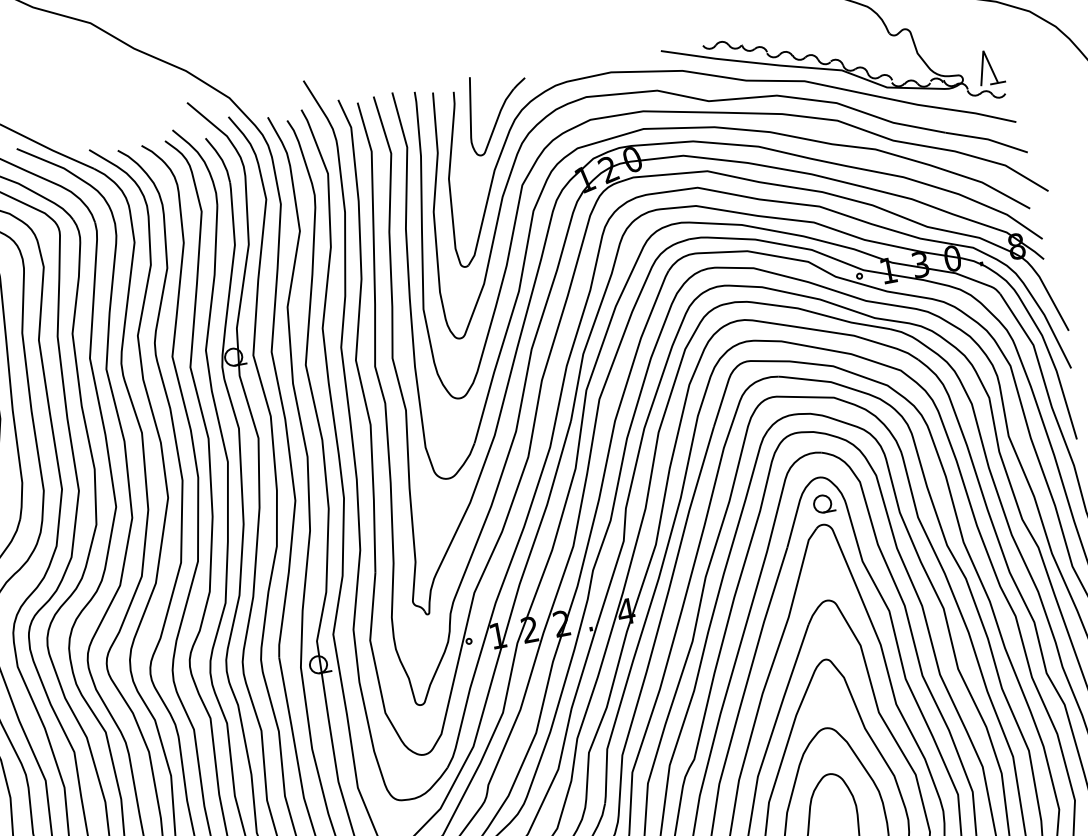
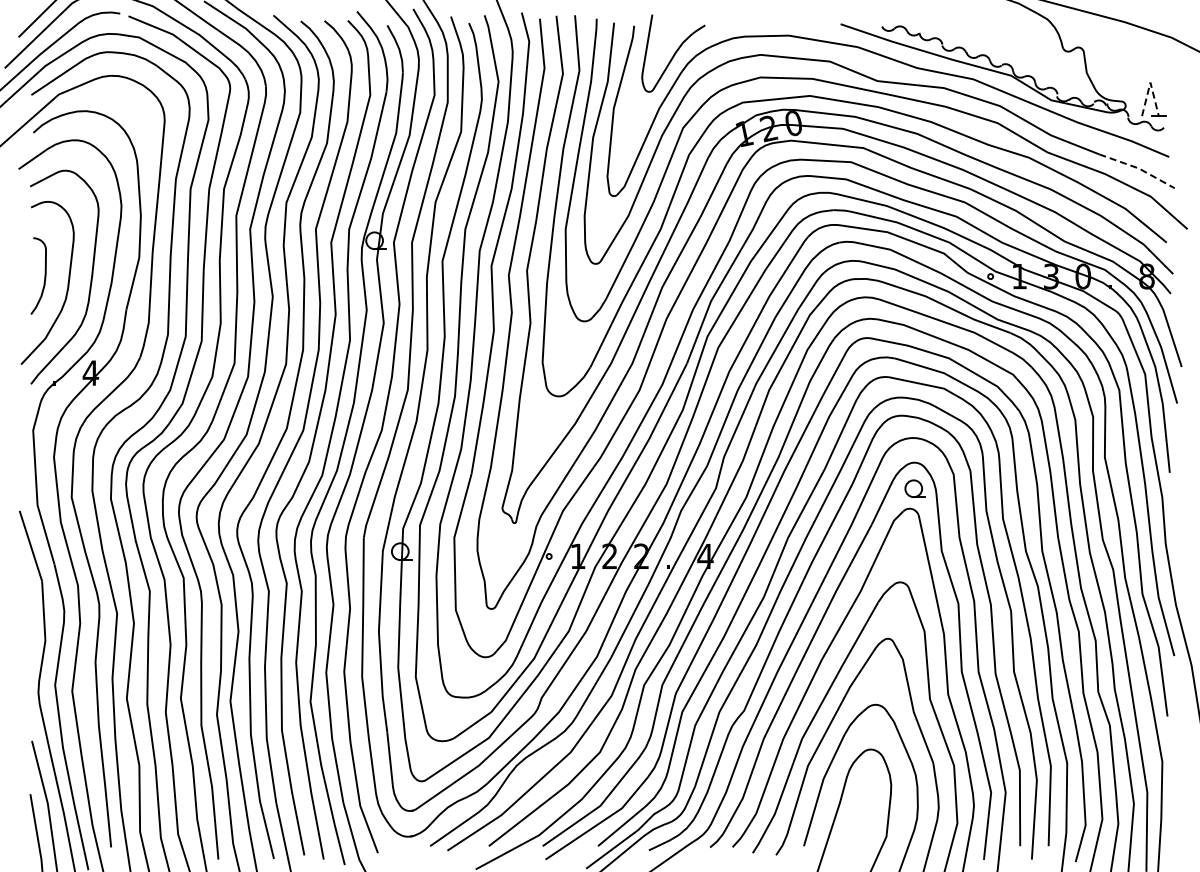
line: (983, 50) -> (1150, 82), solid -> dashed
line: (987, 139) -> (1138, 168), solid -> dashed

